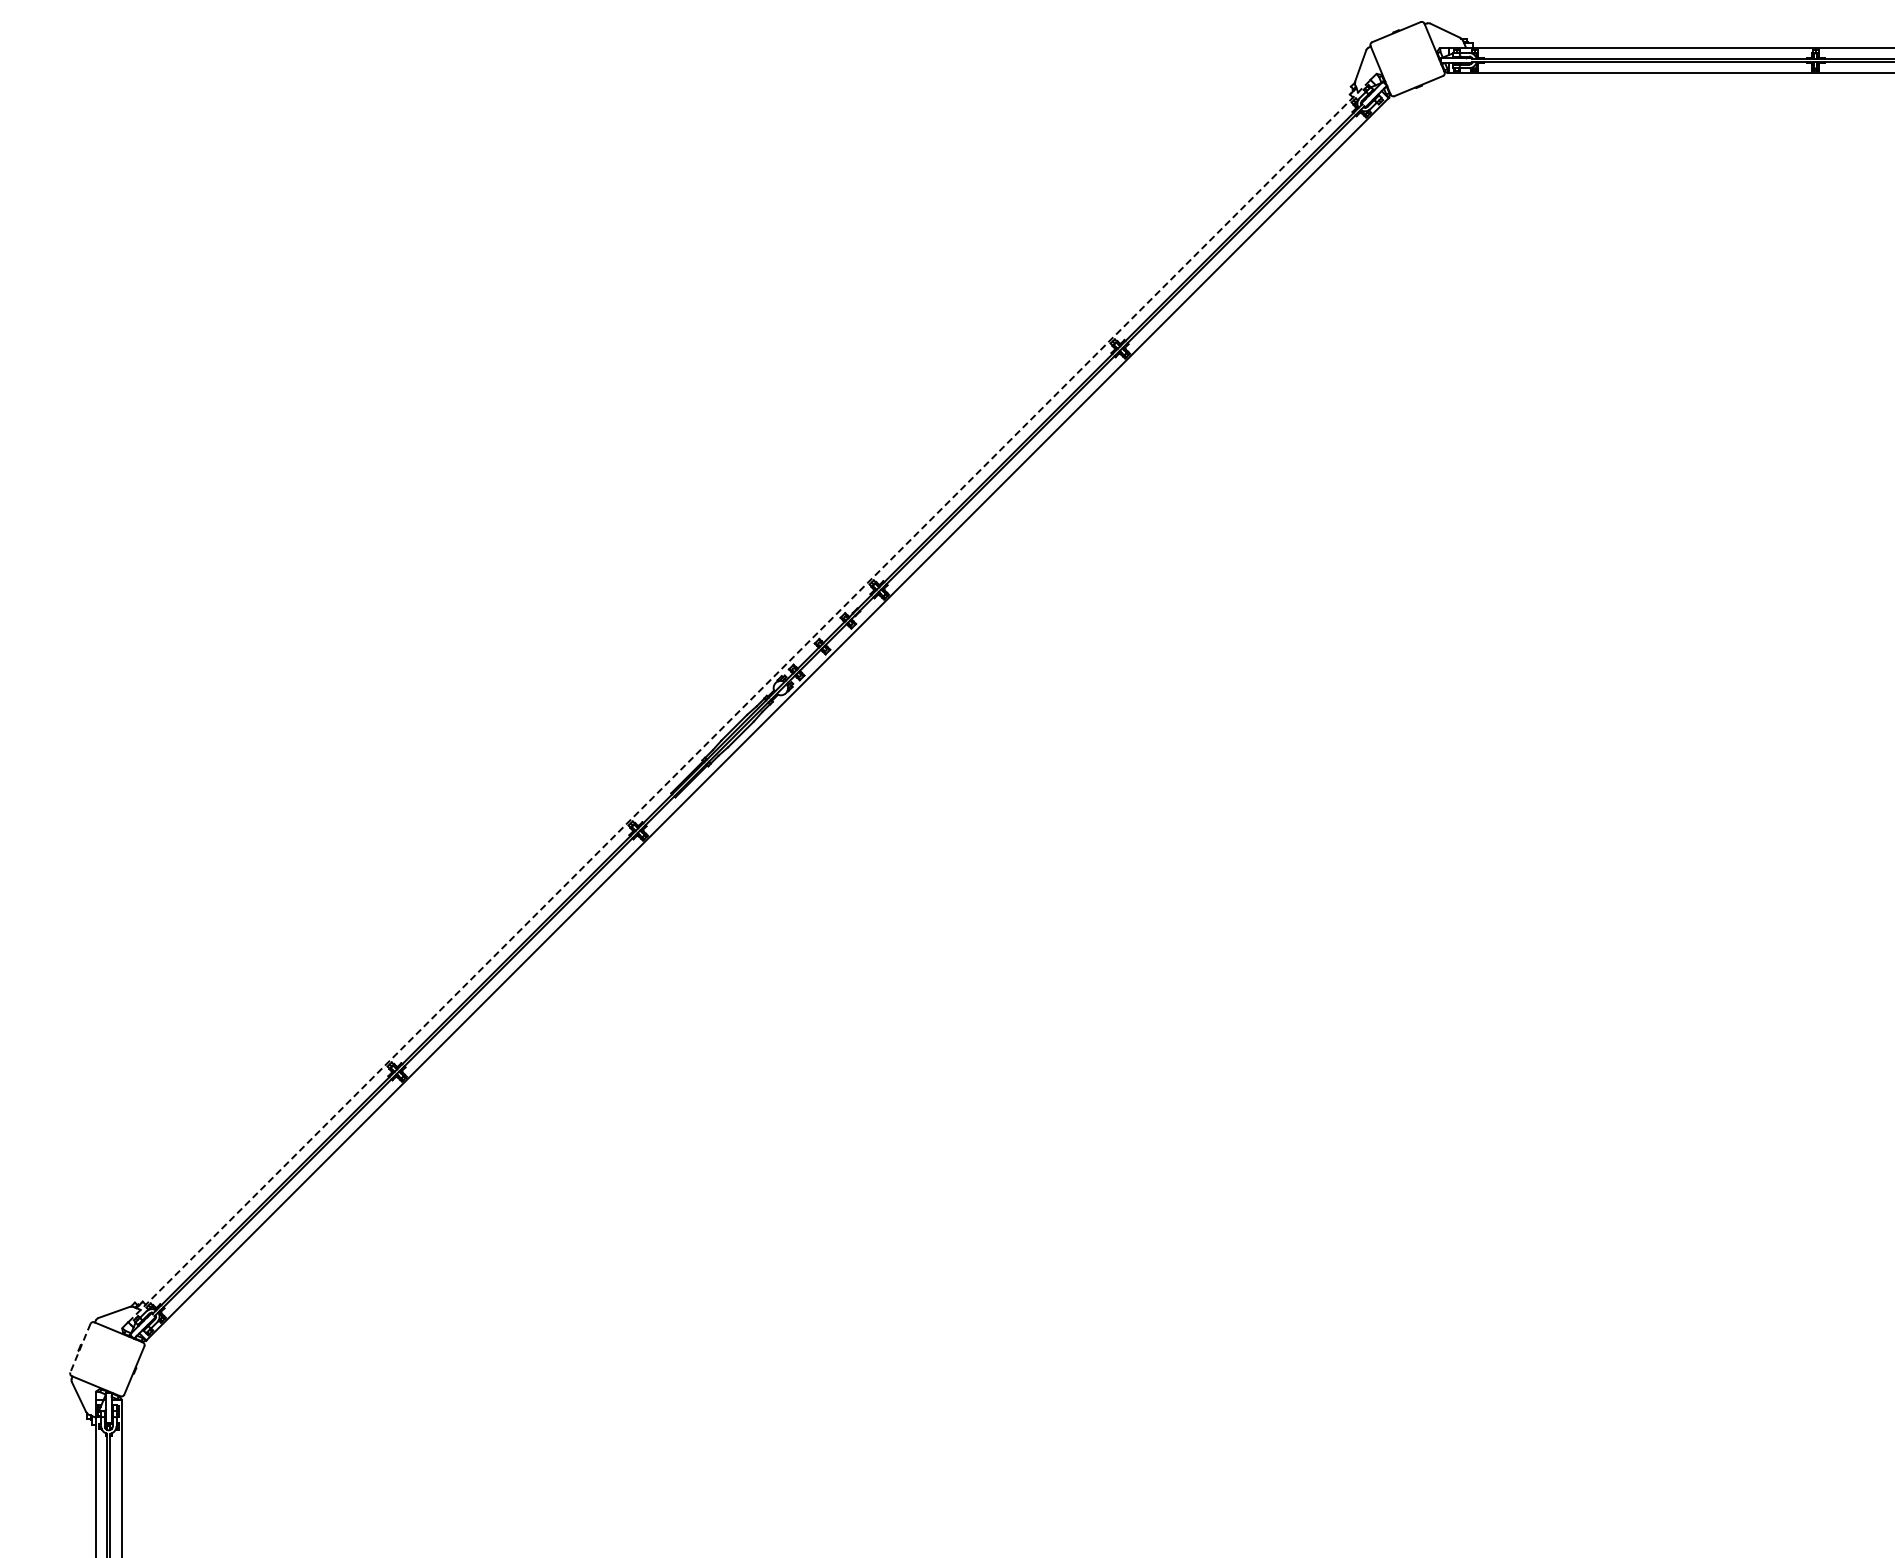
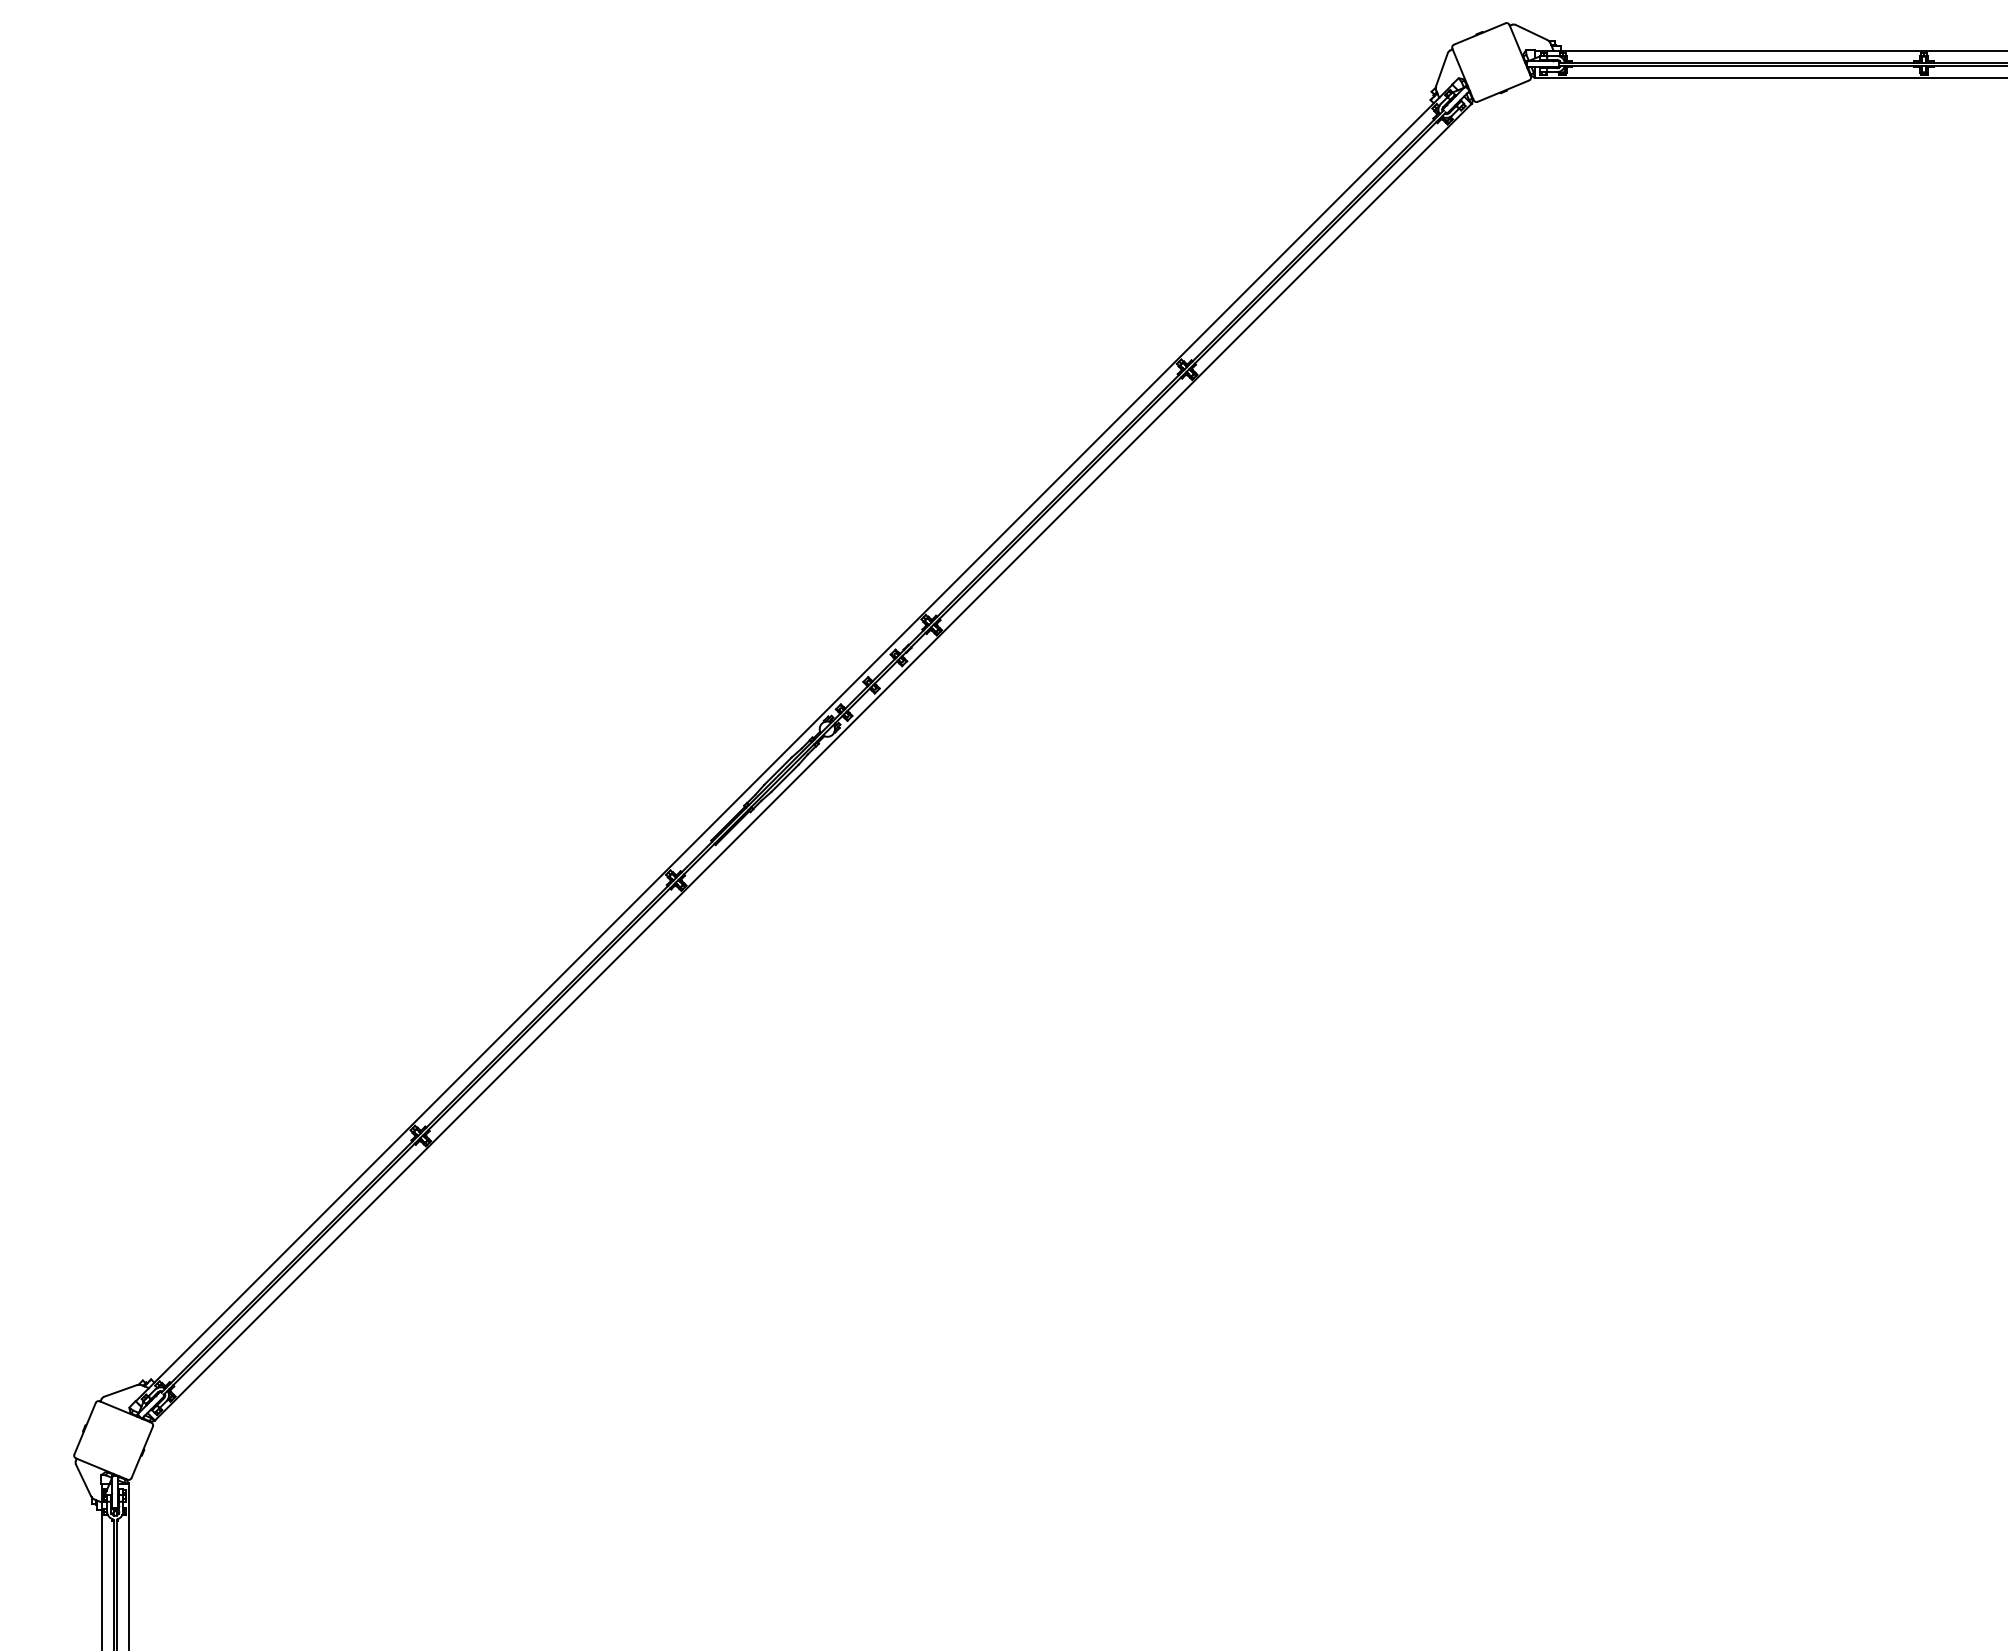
line: (749, 700) -> (794, 742), dashed -> solid
line: (80, 1348) -> (85, 1429), dashed -> solid

